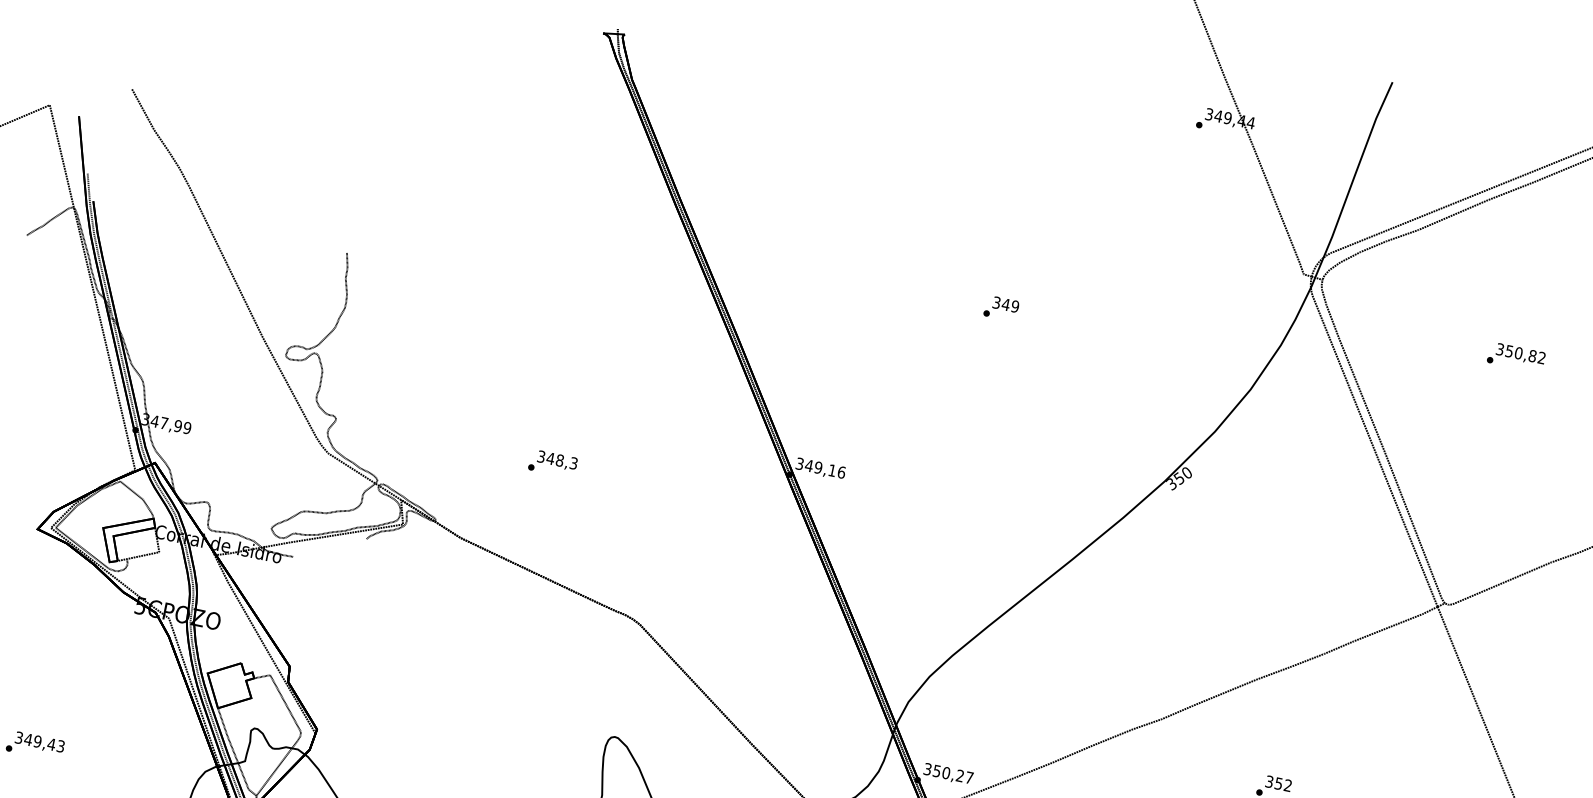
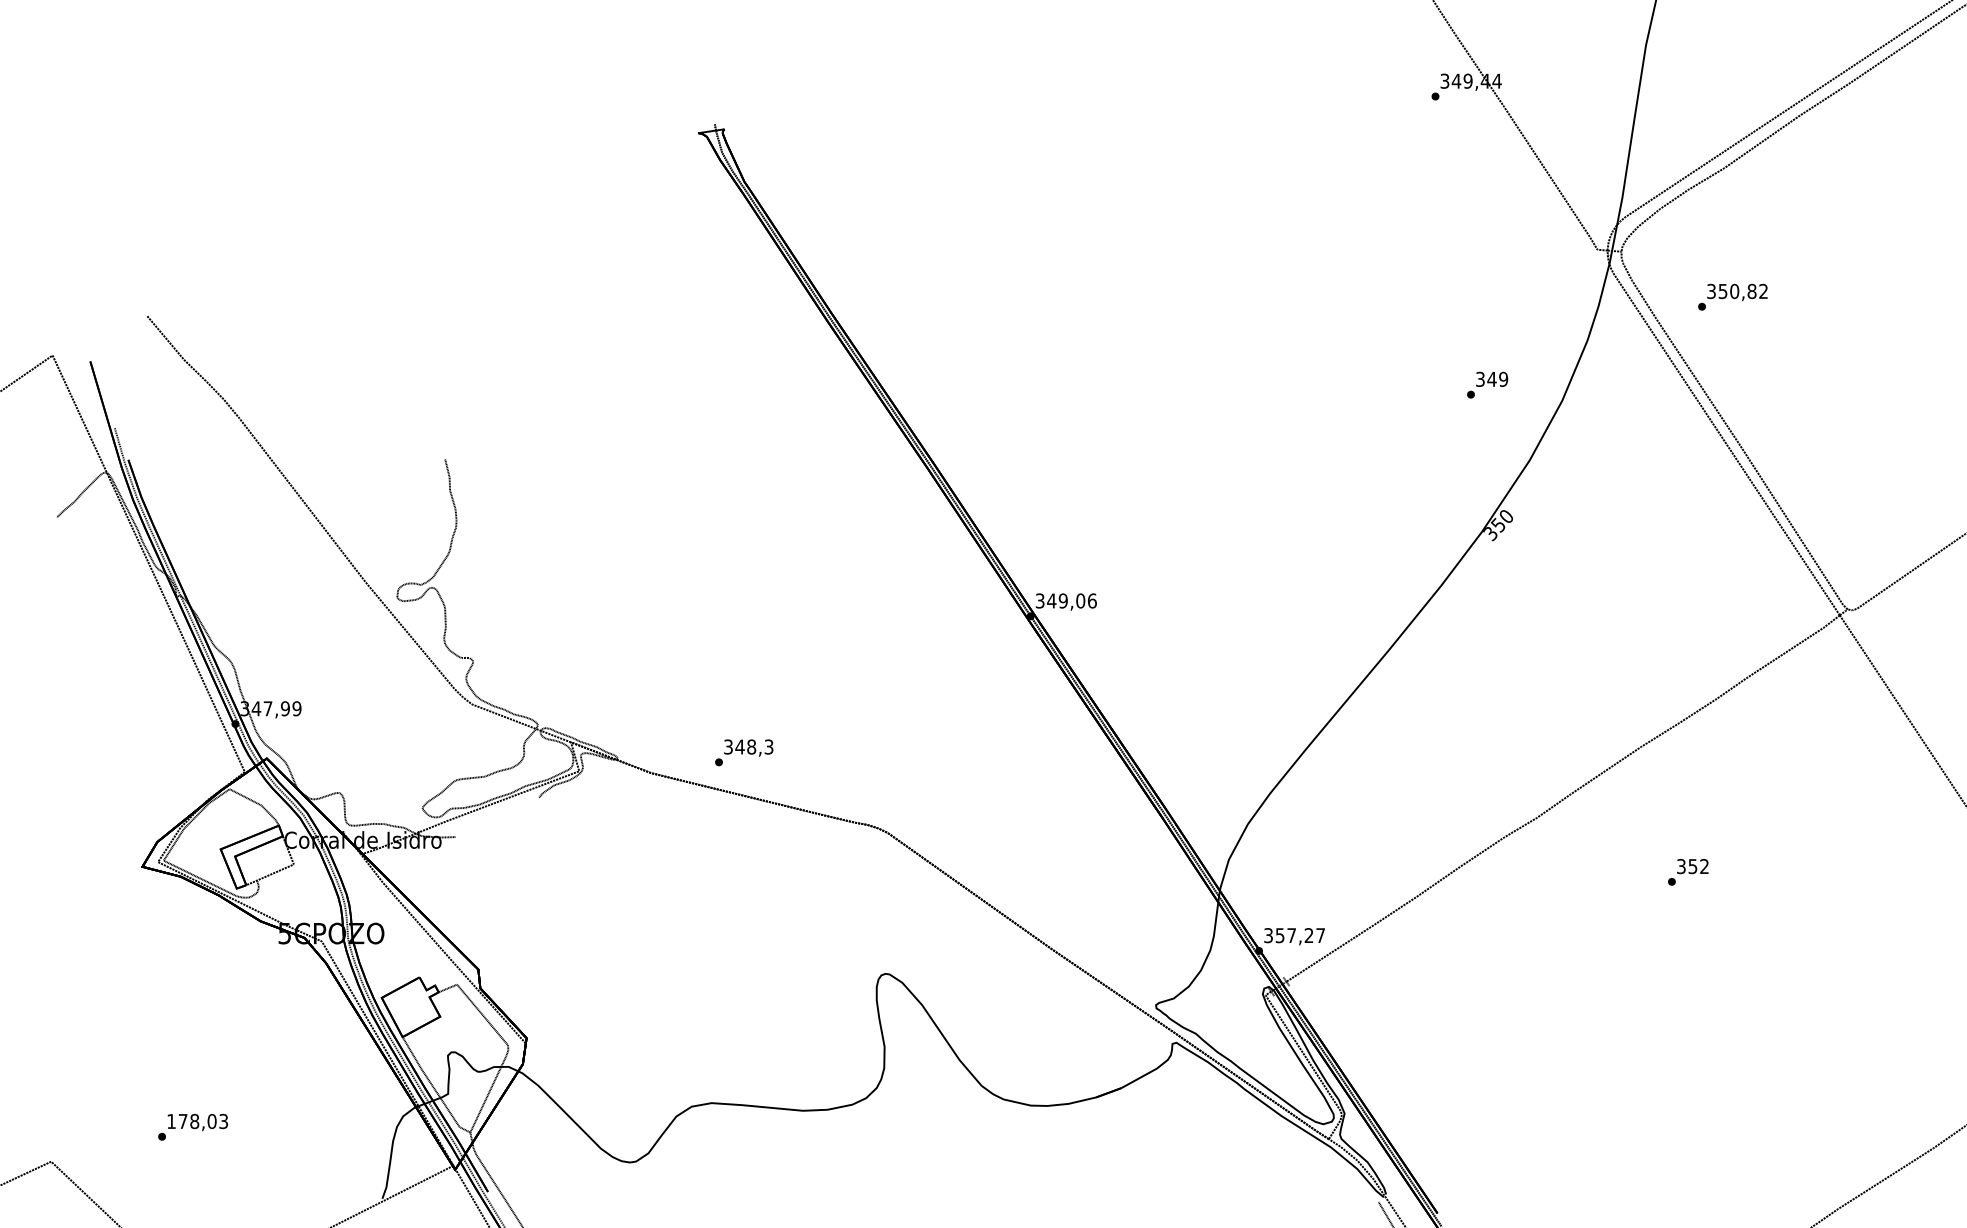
text: (1001, 308) -> (1487, 384), moved
text: (1516, 356) -> (1732, 296), moved
text: (553, 463) -> (744, 752), moved
text: (832, 470) -> (1080, 600), 349,16 -> 349,06
text: (35, 741) -> (191, 1121), 349,43 -> 178,03
text: (946, 772) -> (1291, 935), 350,27 -> 357,27

